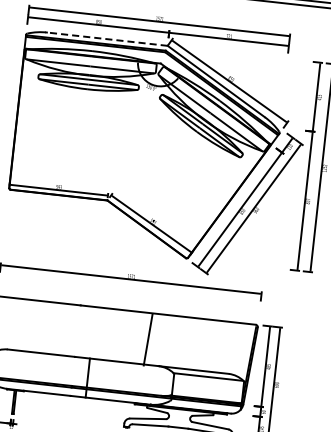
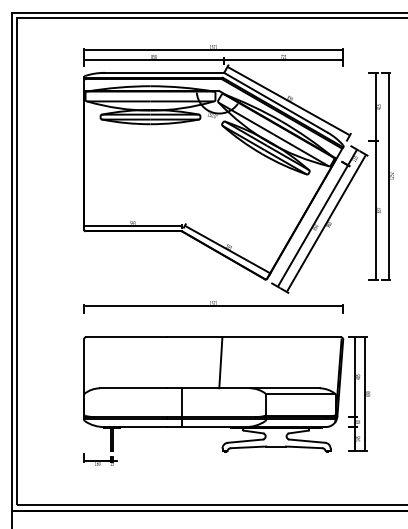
line: (106, 38) -> (163, 72), dashed -> solid
line: (147, 339) -> (220, 362), moved

